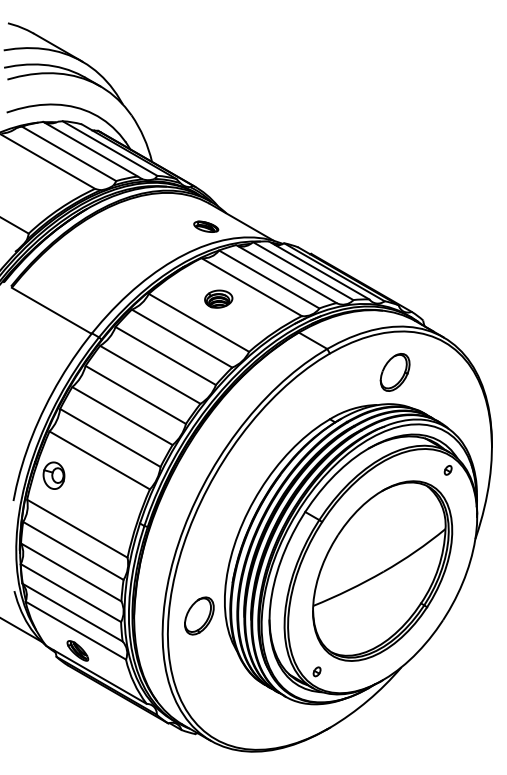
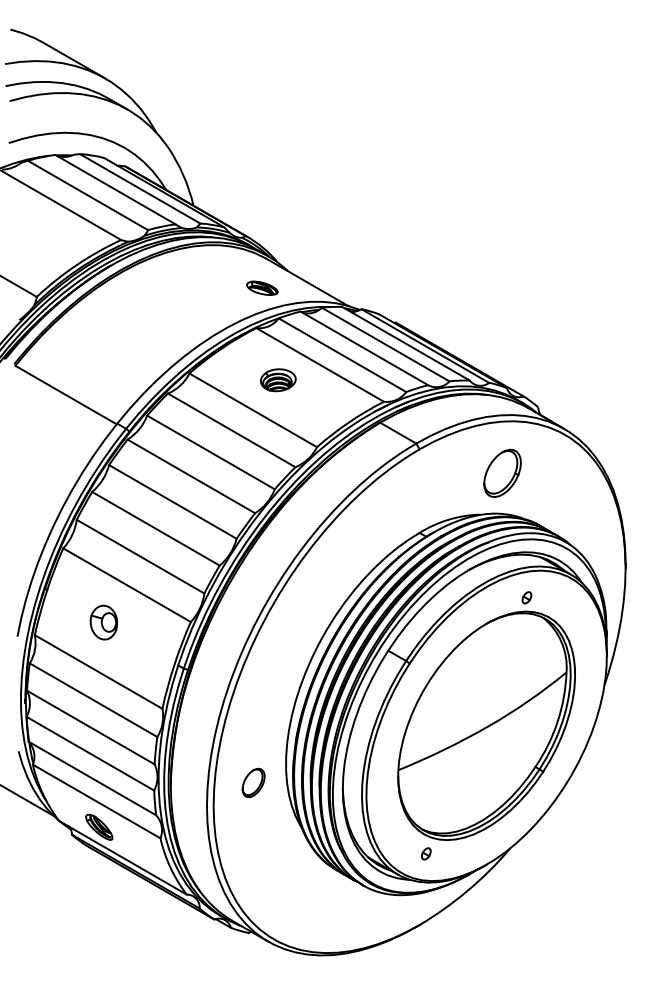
part: (447, 470) -> (526, 597), moved
part: (53, 475) -> (103, 622), moved
part: (199, 615) -> (253, 782), size x0.6
part: (317, 671) -> (426, 853), moved

